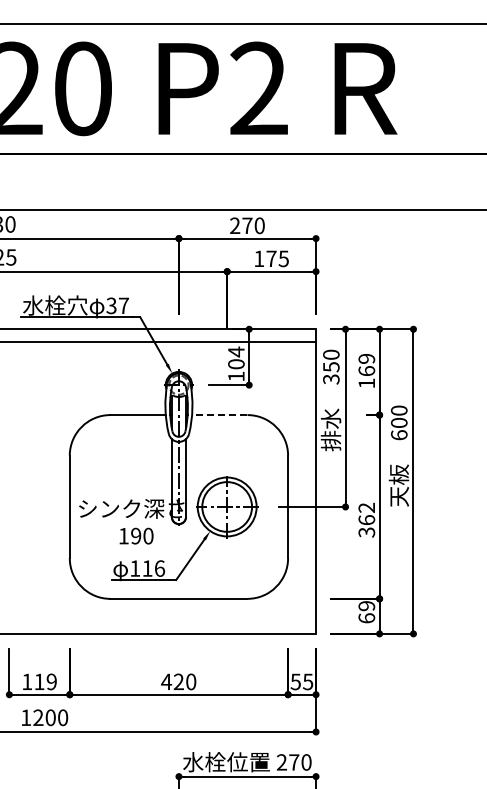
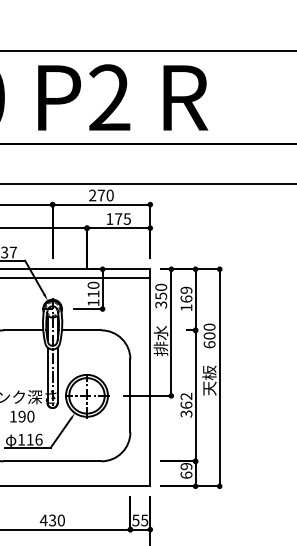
text: (236, 357) -> (93, 289), 104 -> 110
line: (219, 415) -> (81, 330), dashed -> solid
text: (178, 682) -> (52, 520), 420 -> 430

